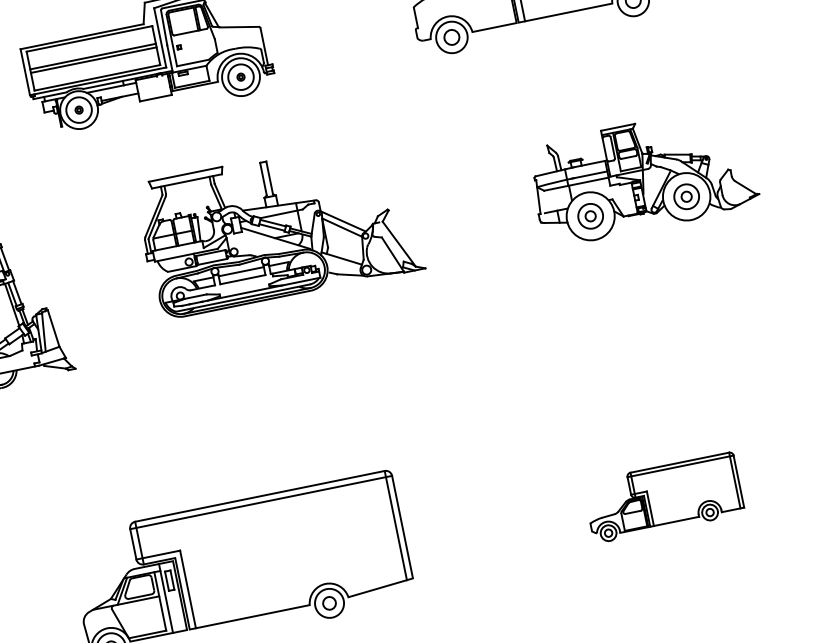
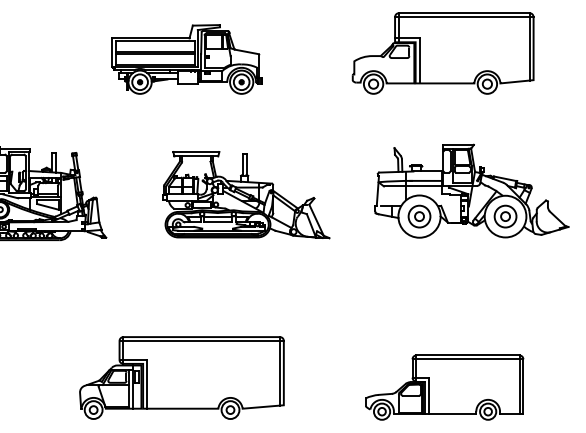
part: (642, 175) -> (471, 190), size x1.43
part: (279, 227) -> (246, 195), moved
part: (663, 497) -> (444, 387), size x1.67

